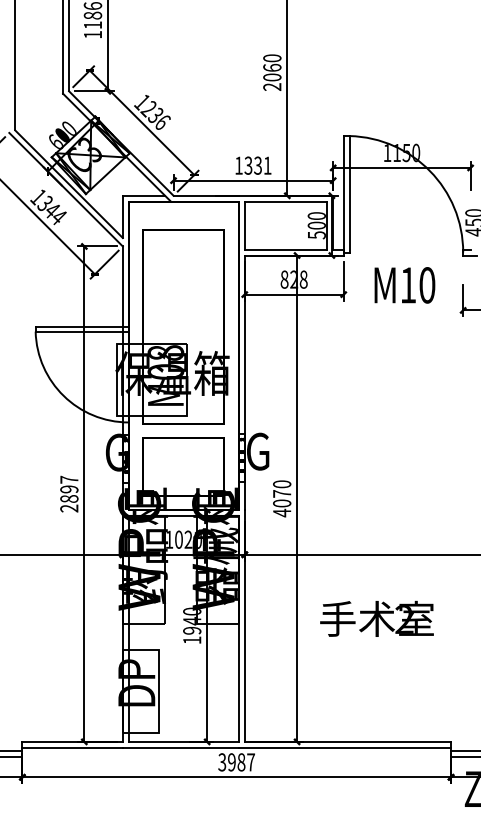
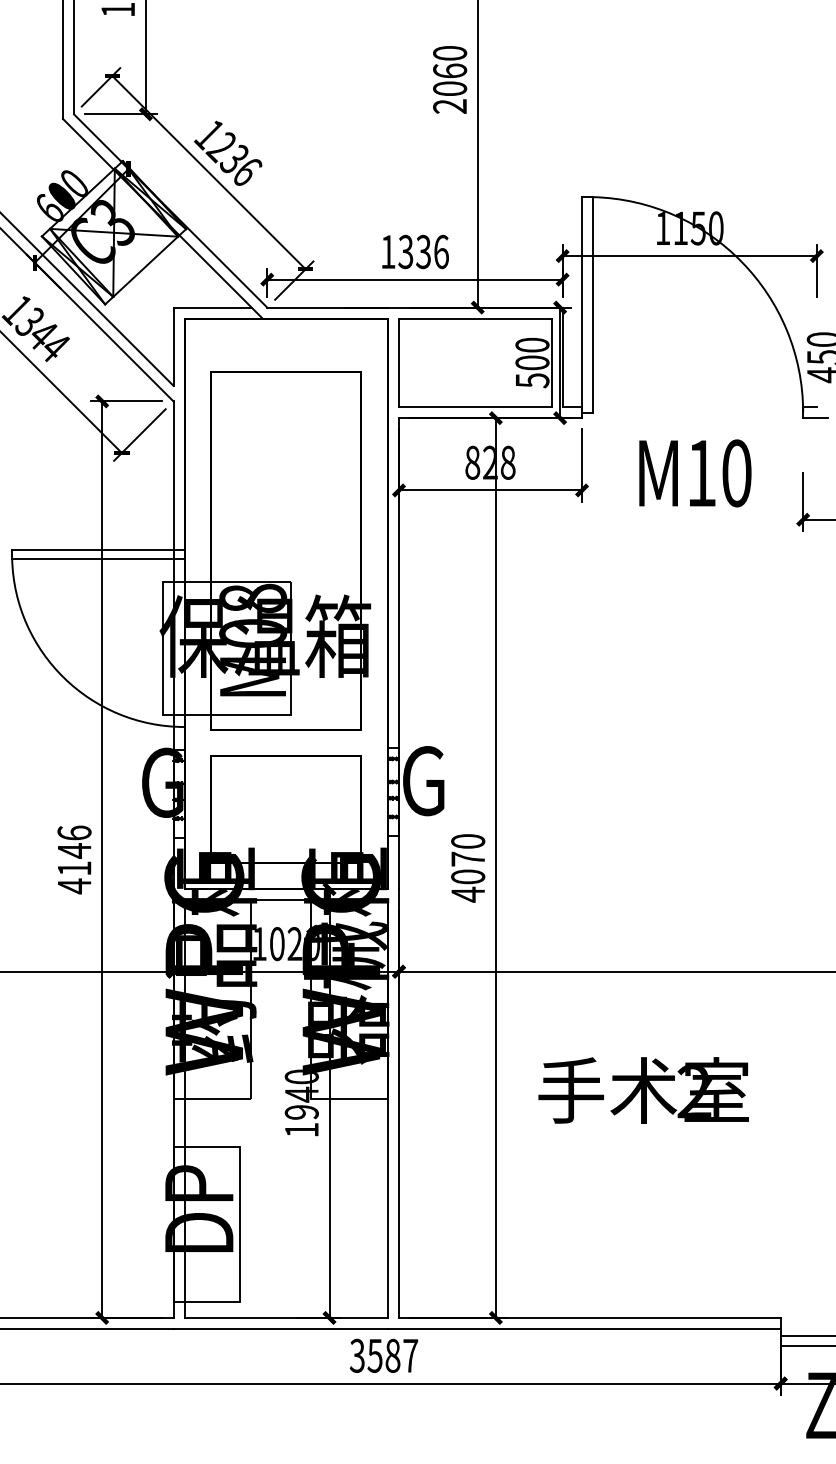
text: (267, 165) -> (441, 251), 1331 -> 1336
text: (69, 493) -> (74, 858), 2897 -> 4146
text: (231, 762) -> (374, 1356), 3987 -> 3587

